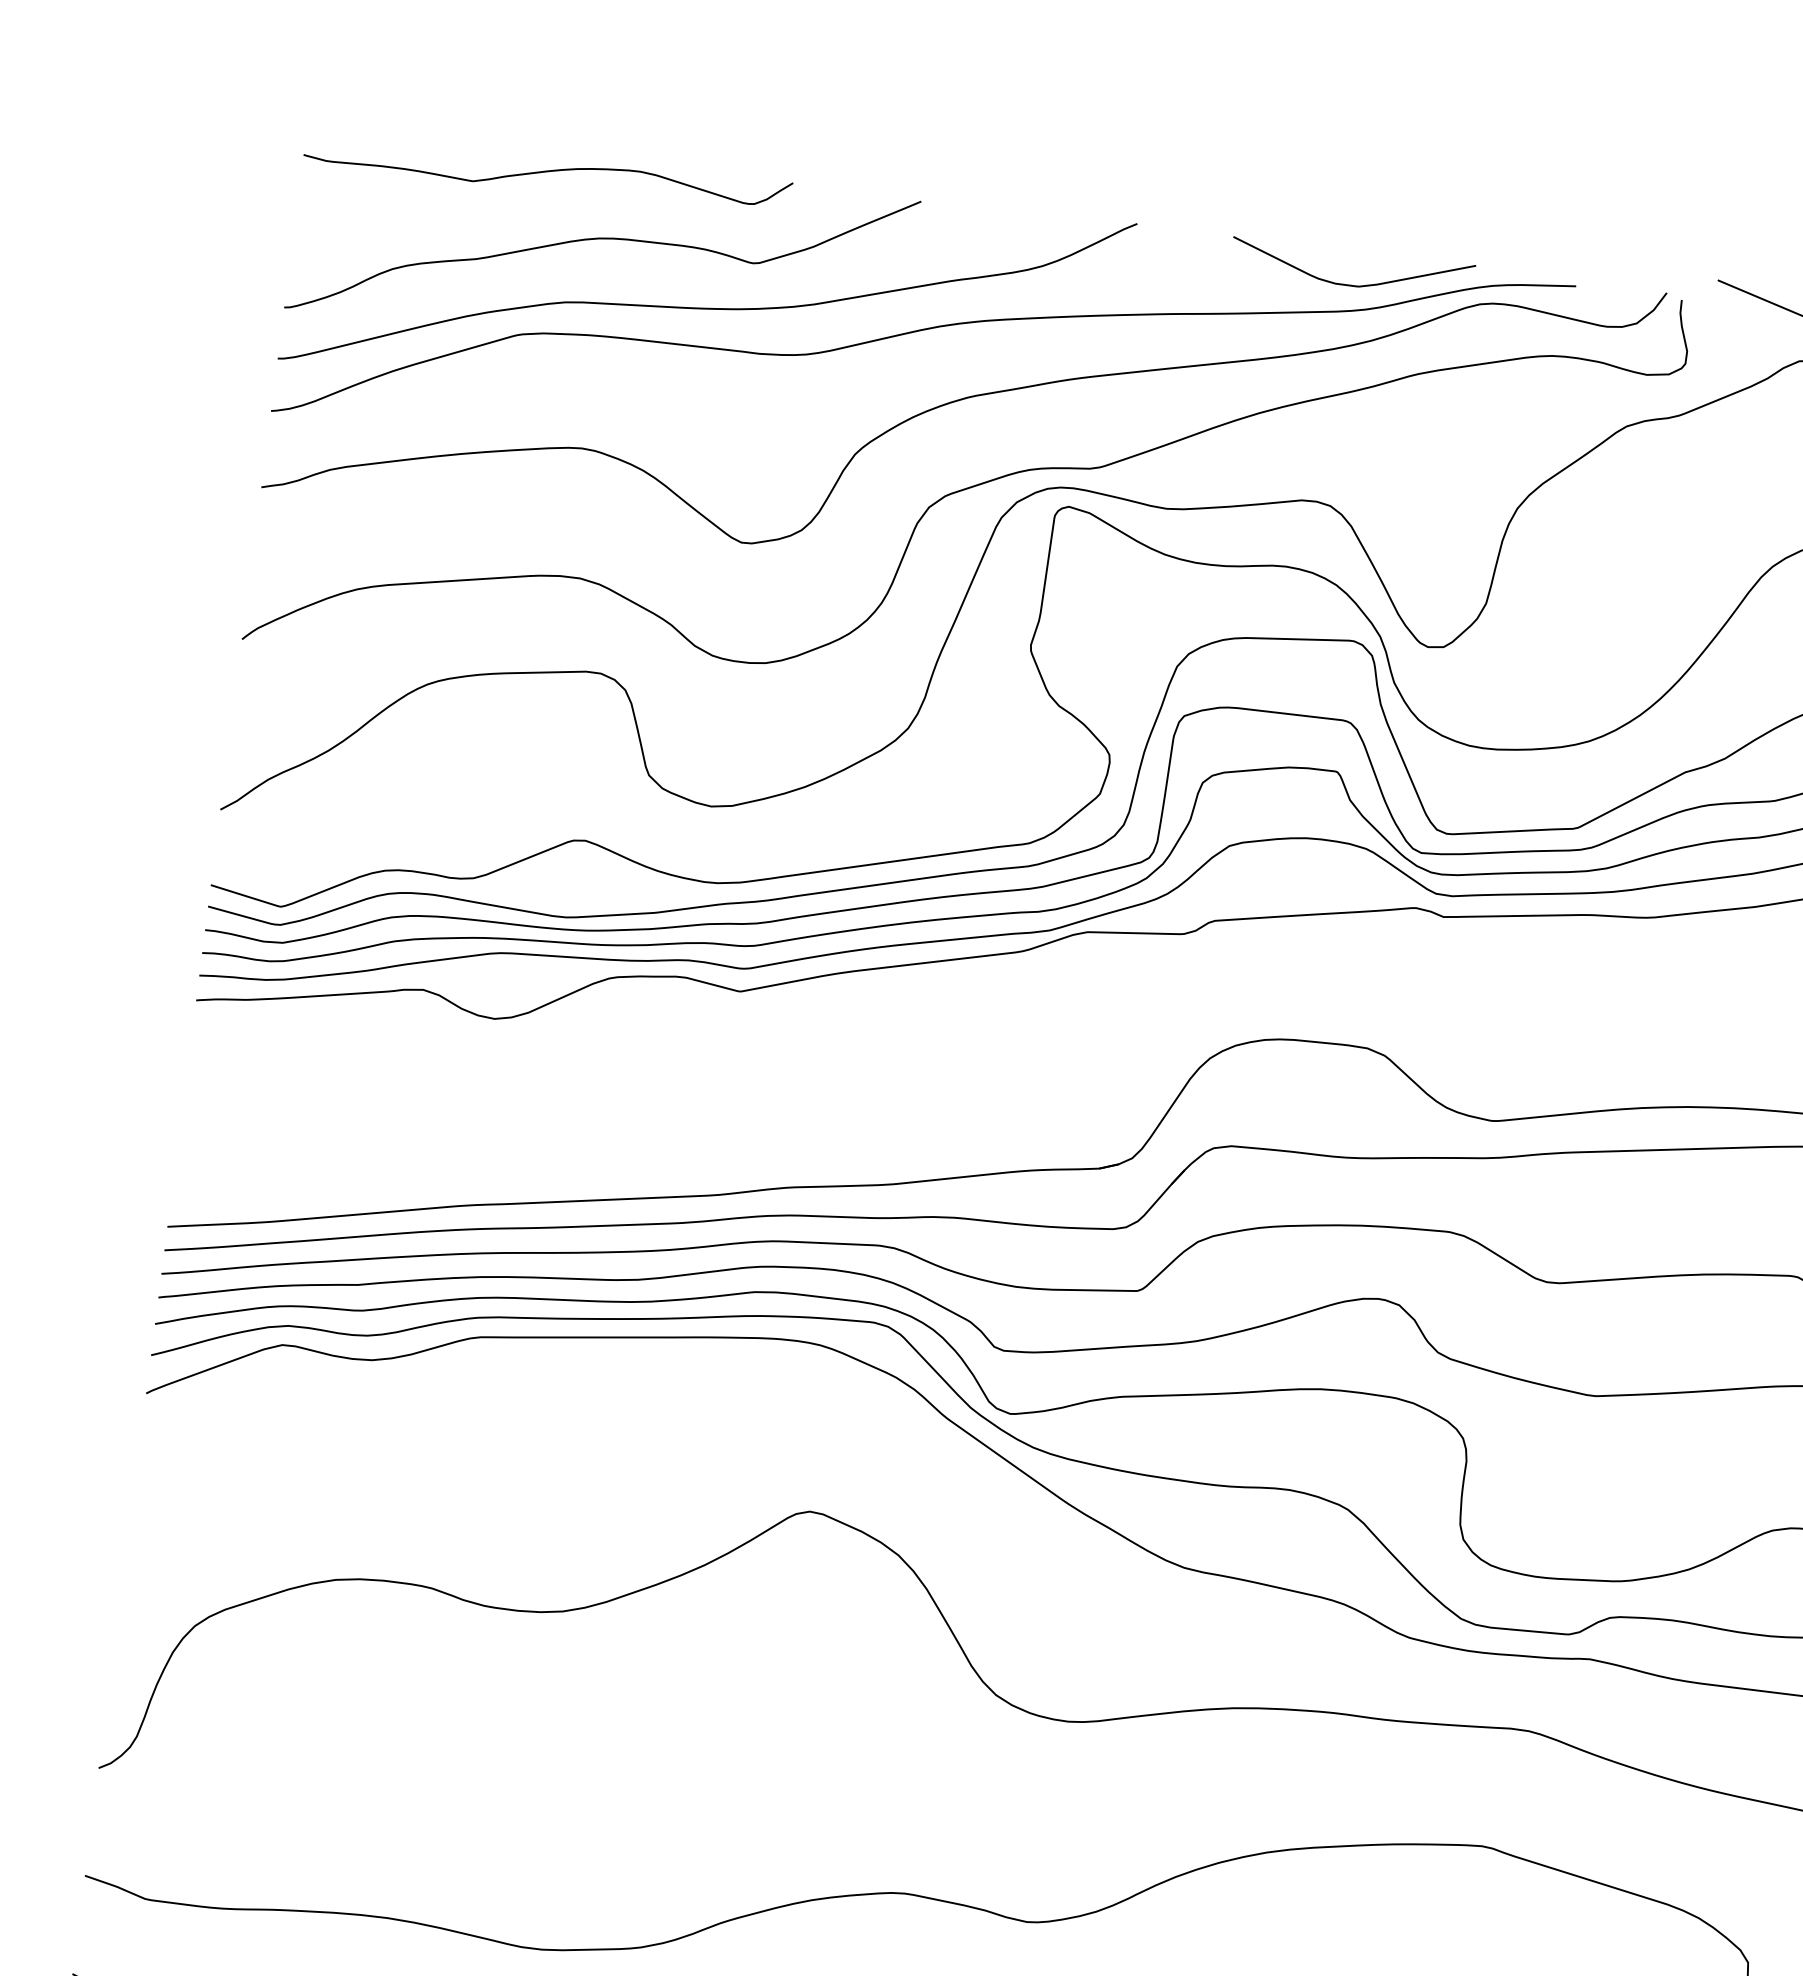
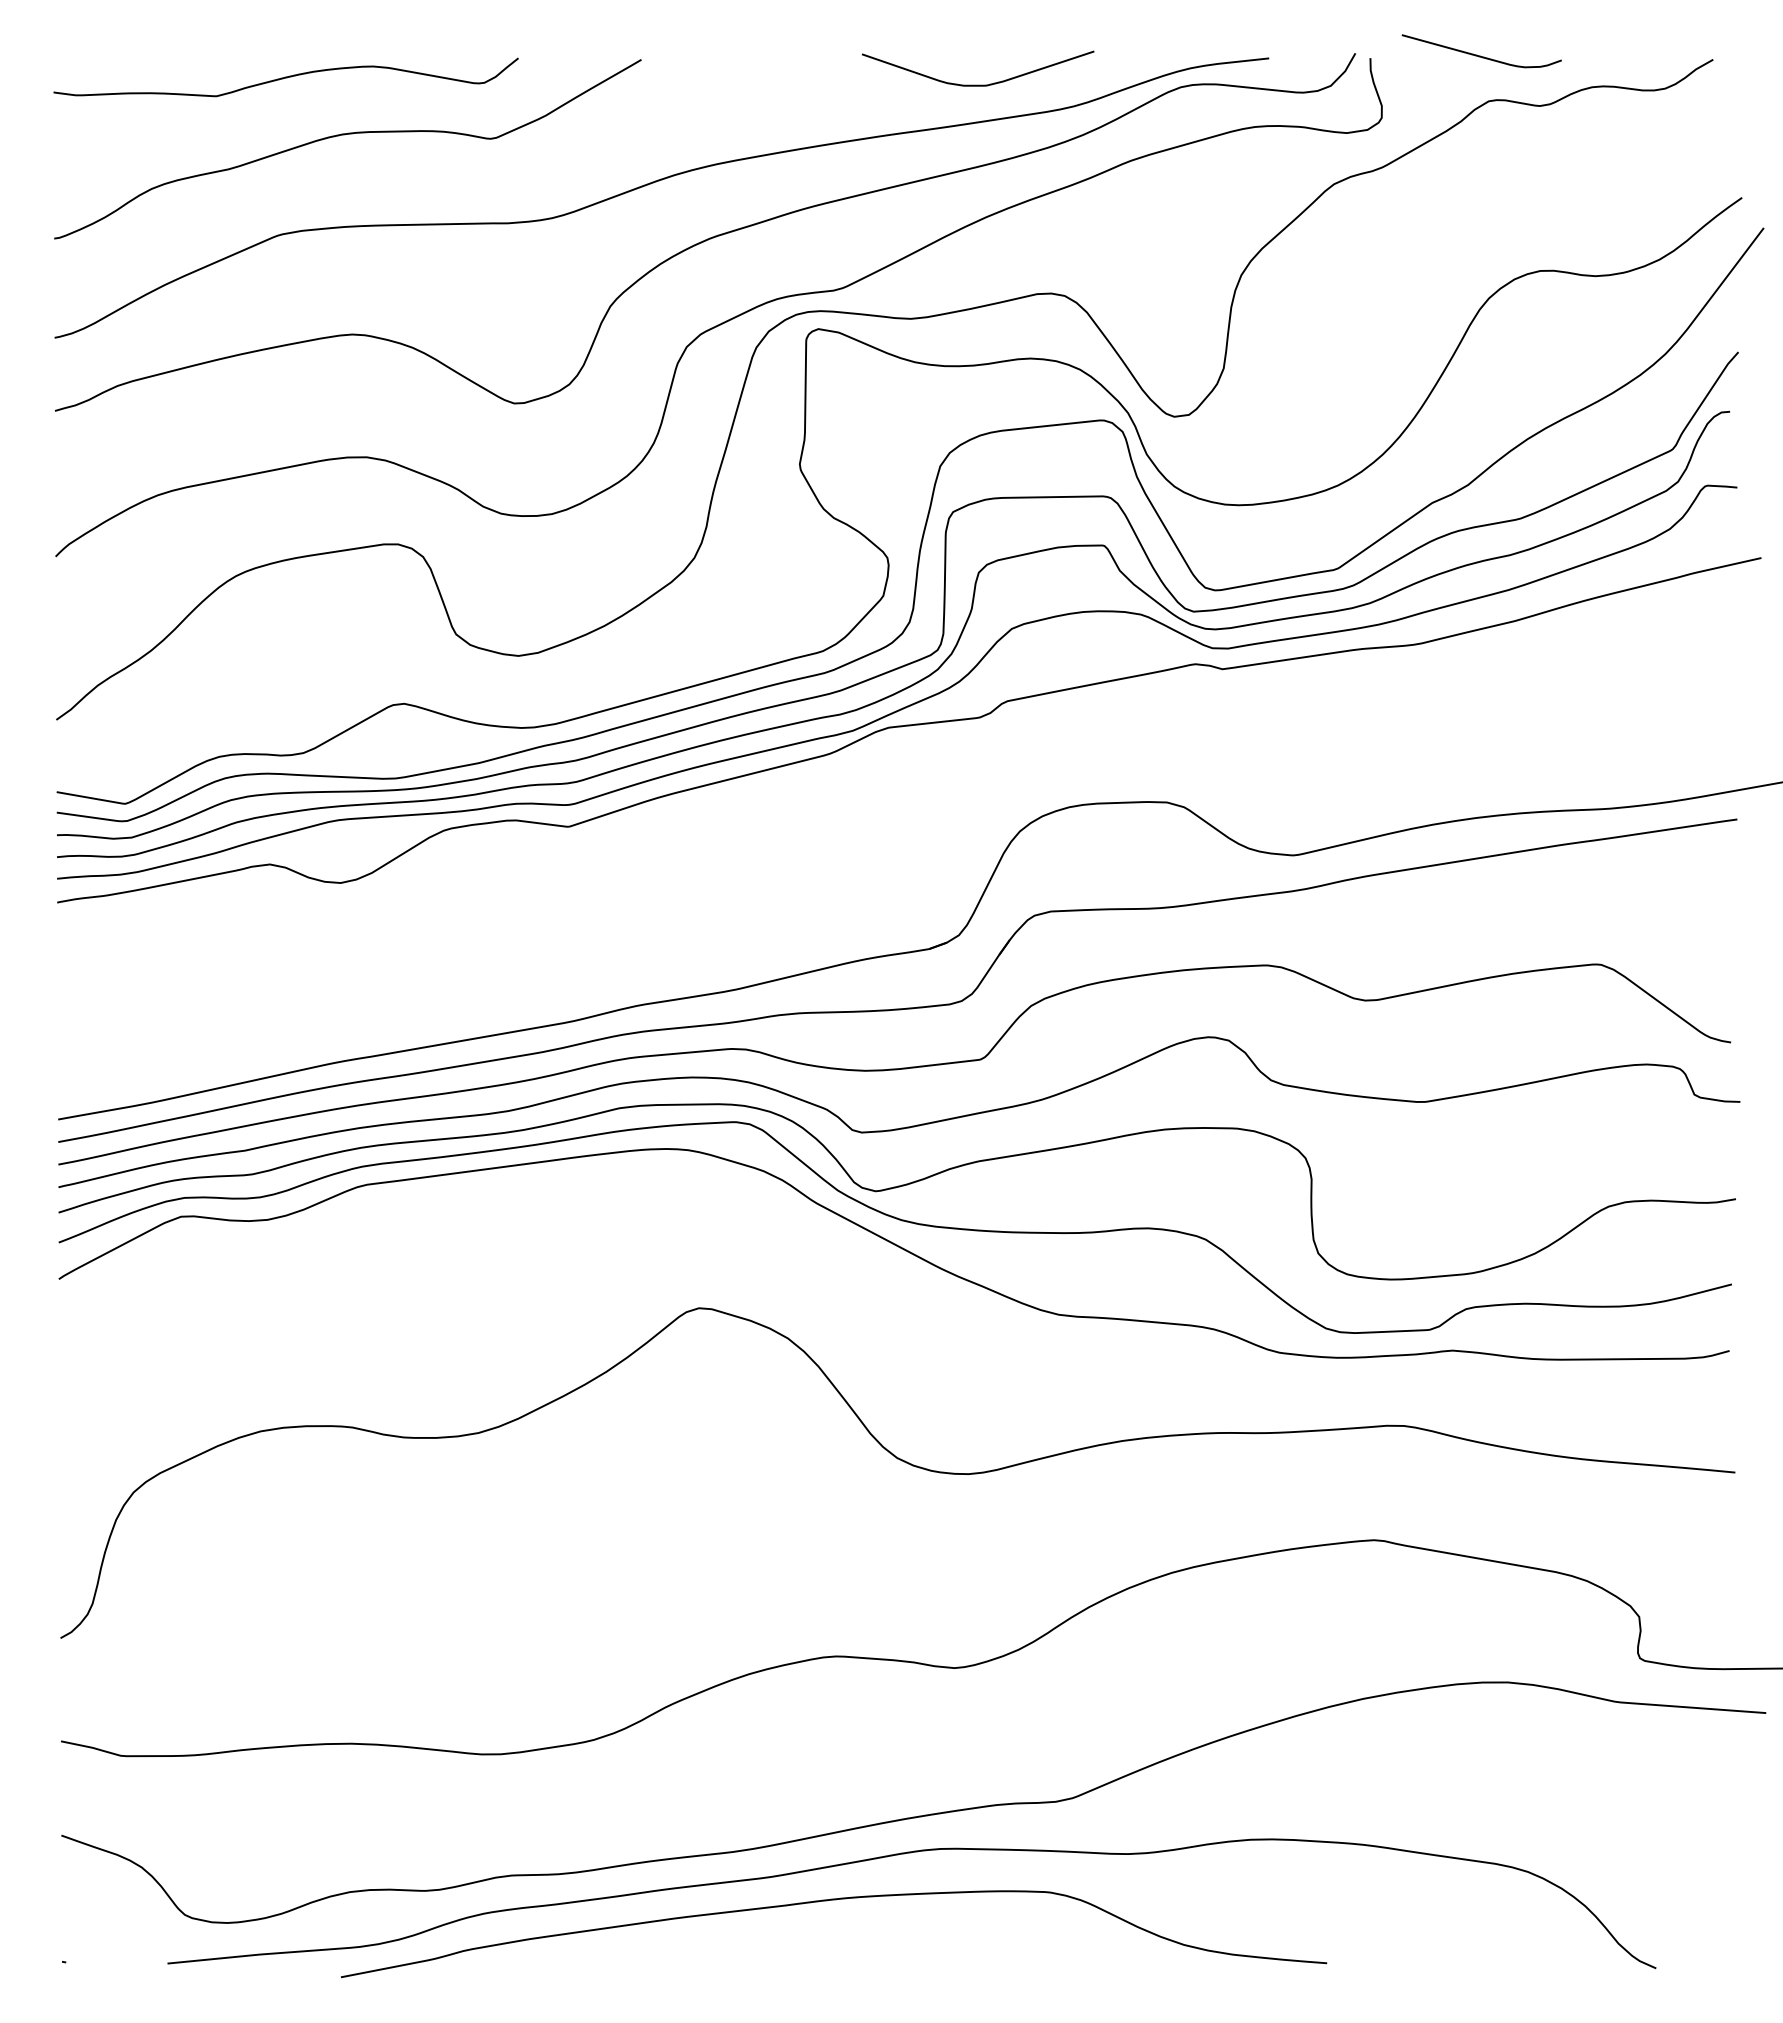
curve: (1350, 284) -> (978, 84), moved
curve: (705, 307) -> (451, 186), removed

